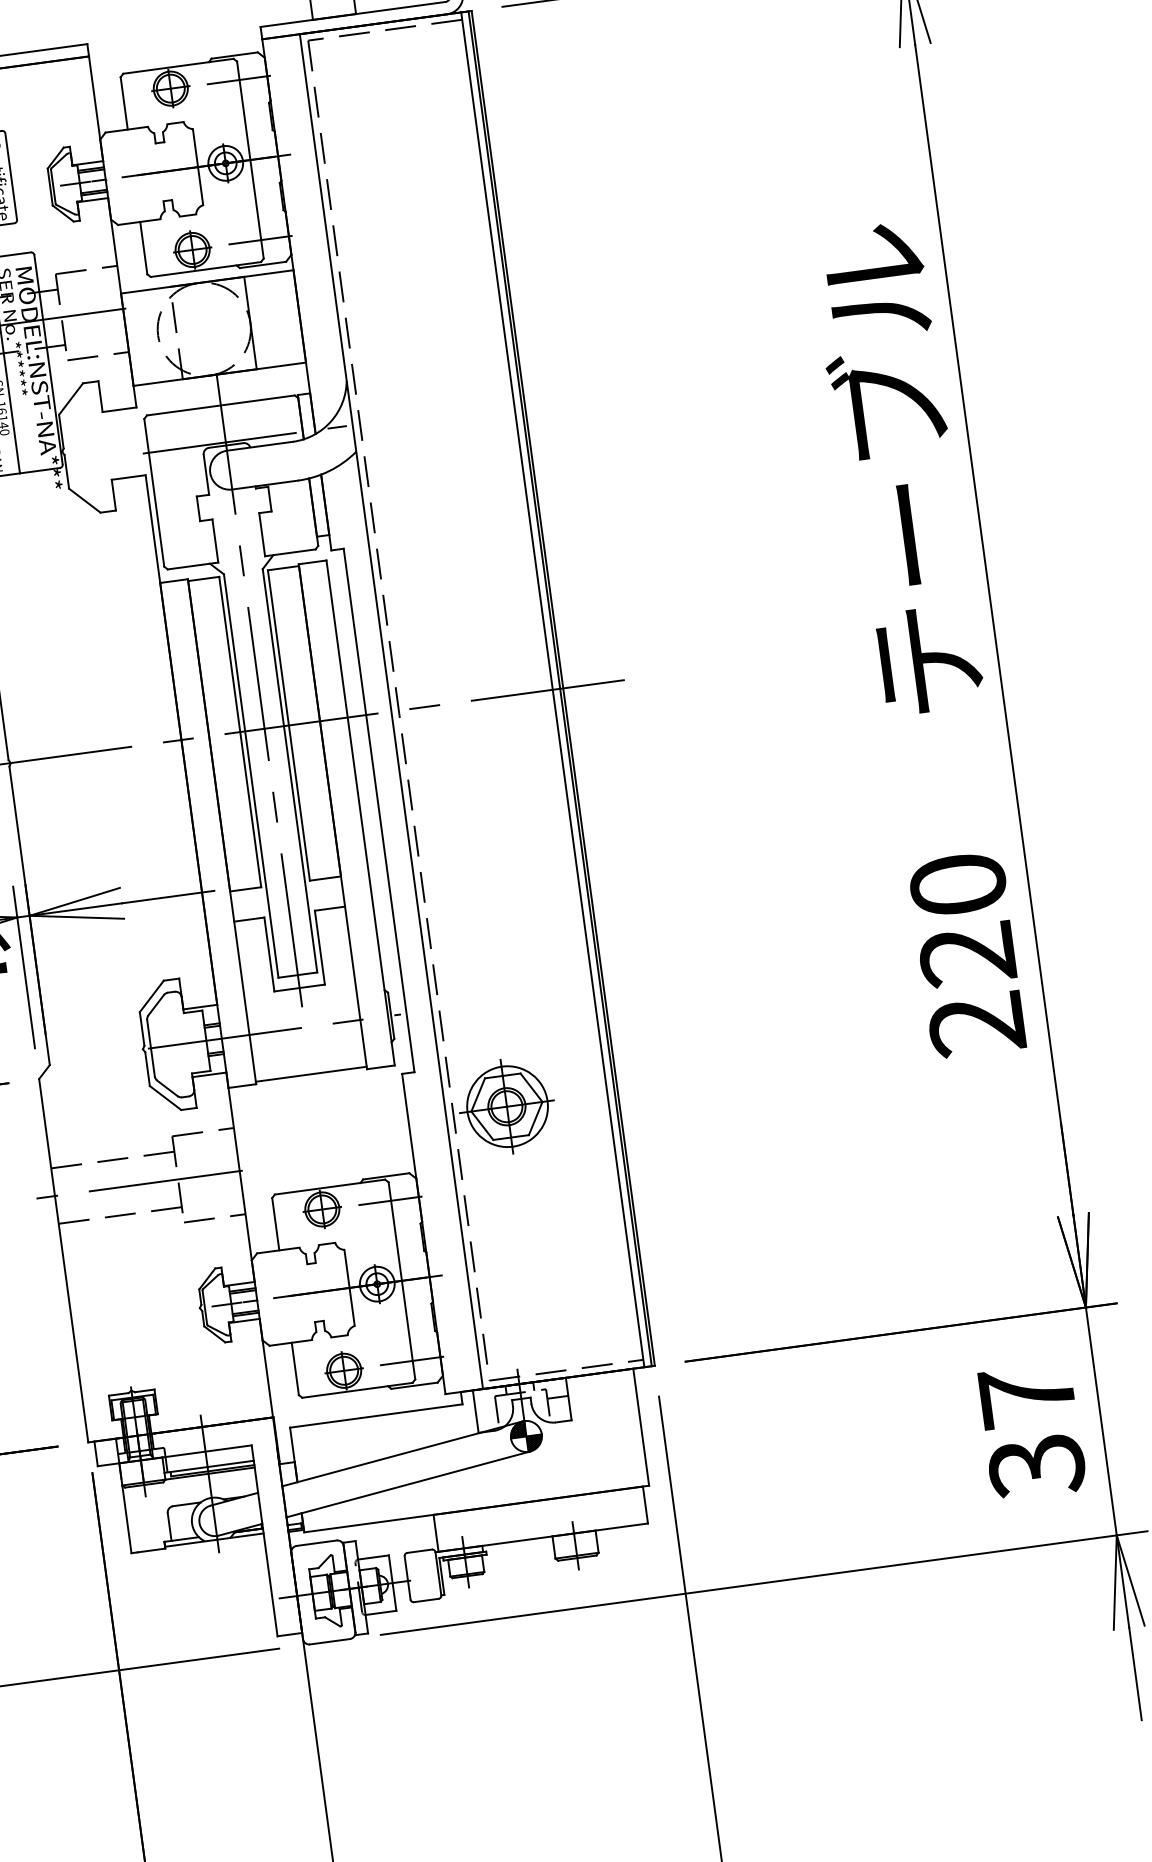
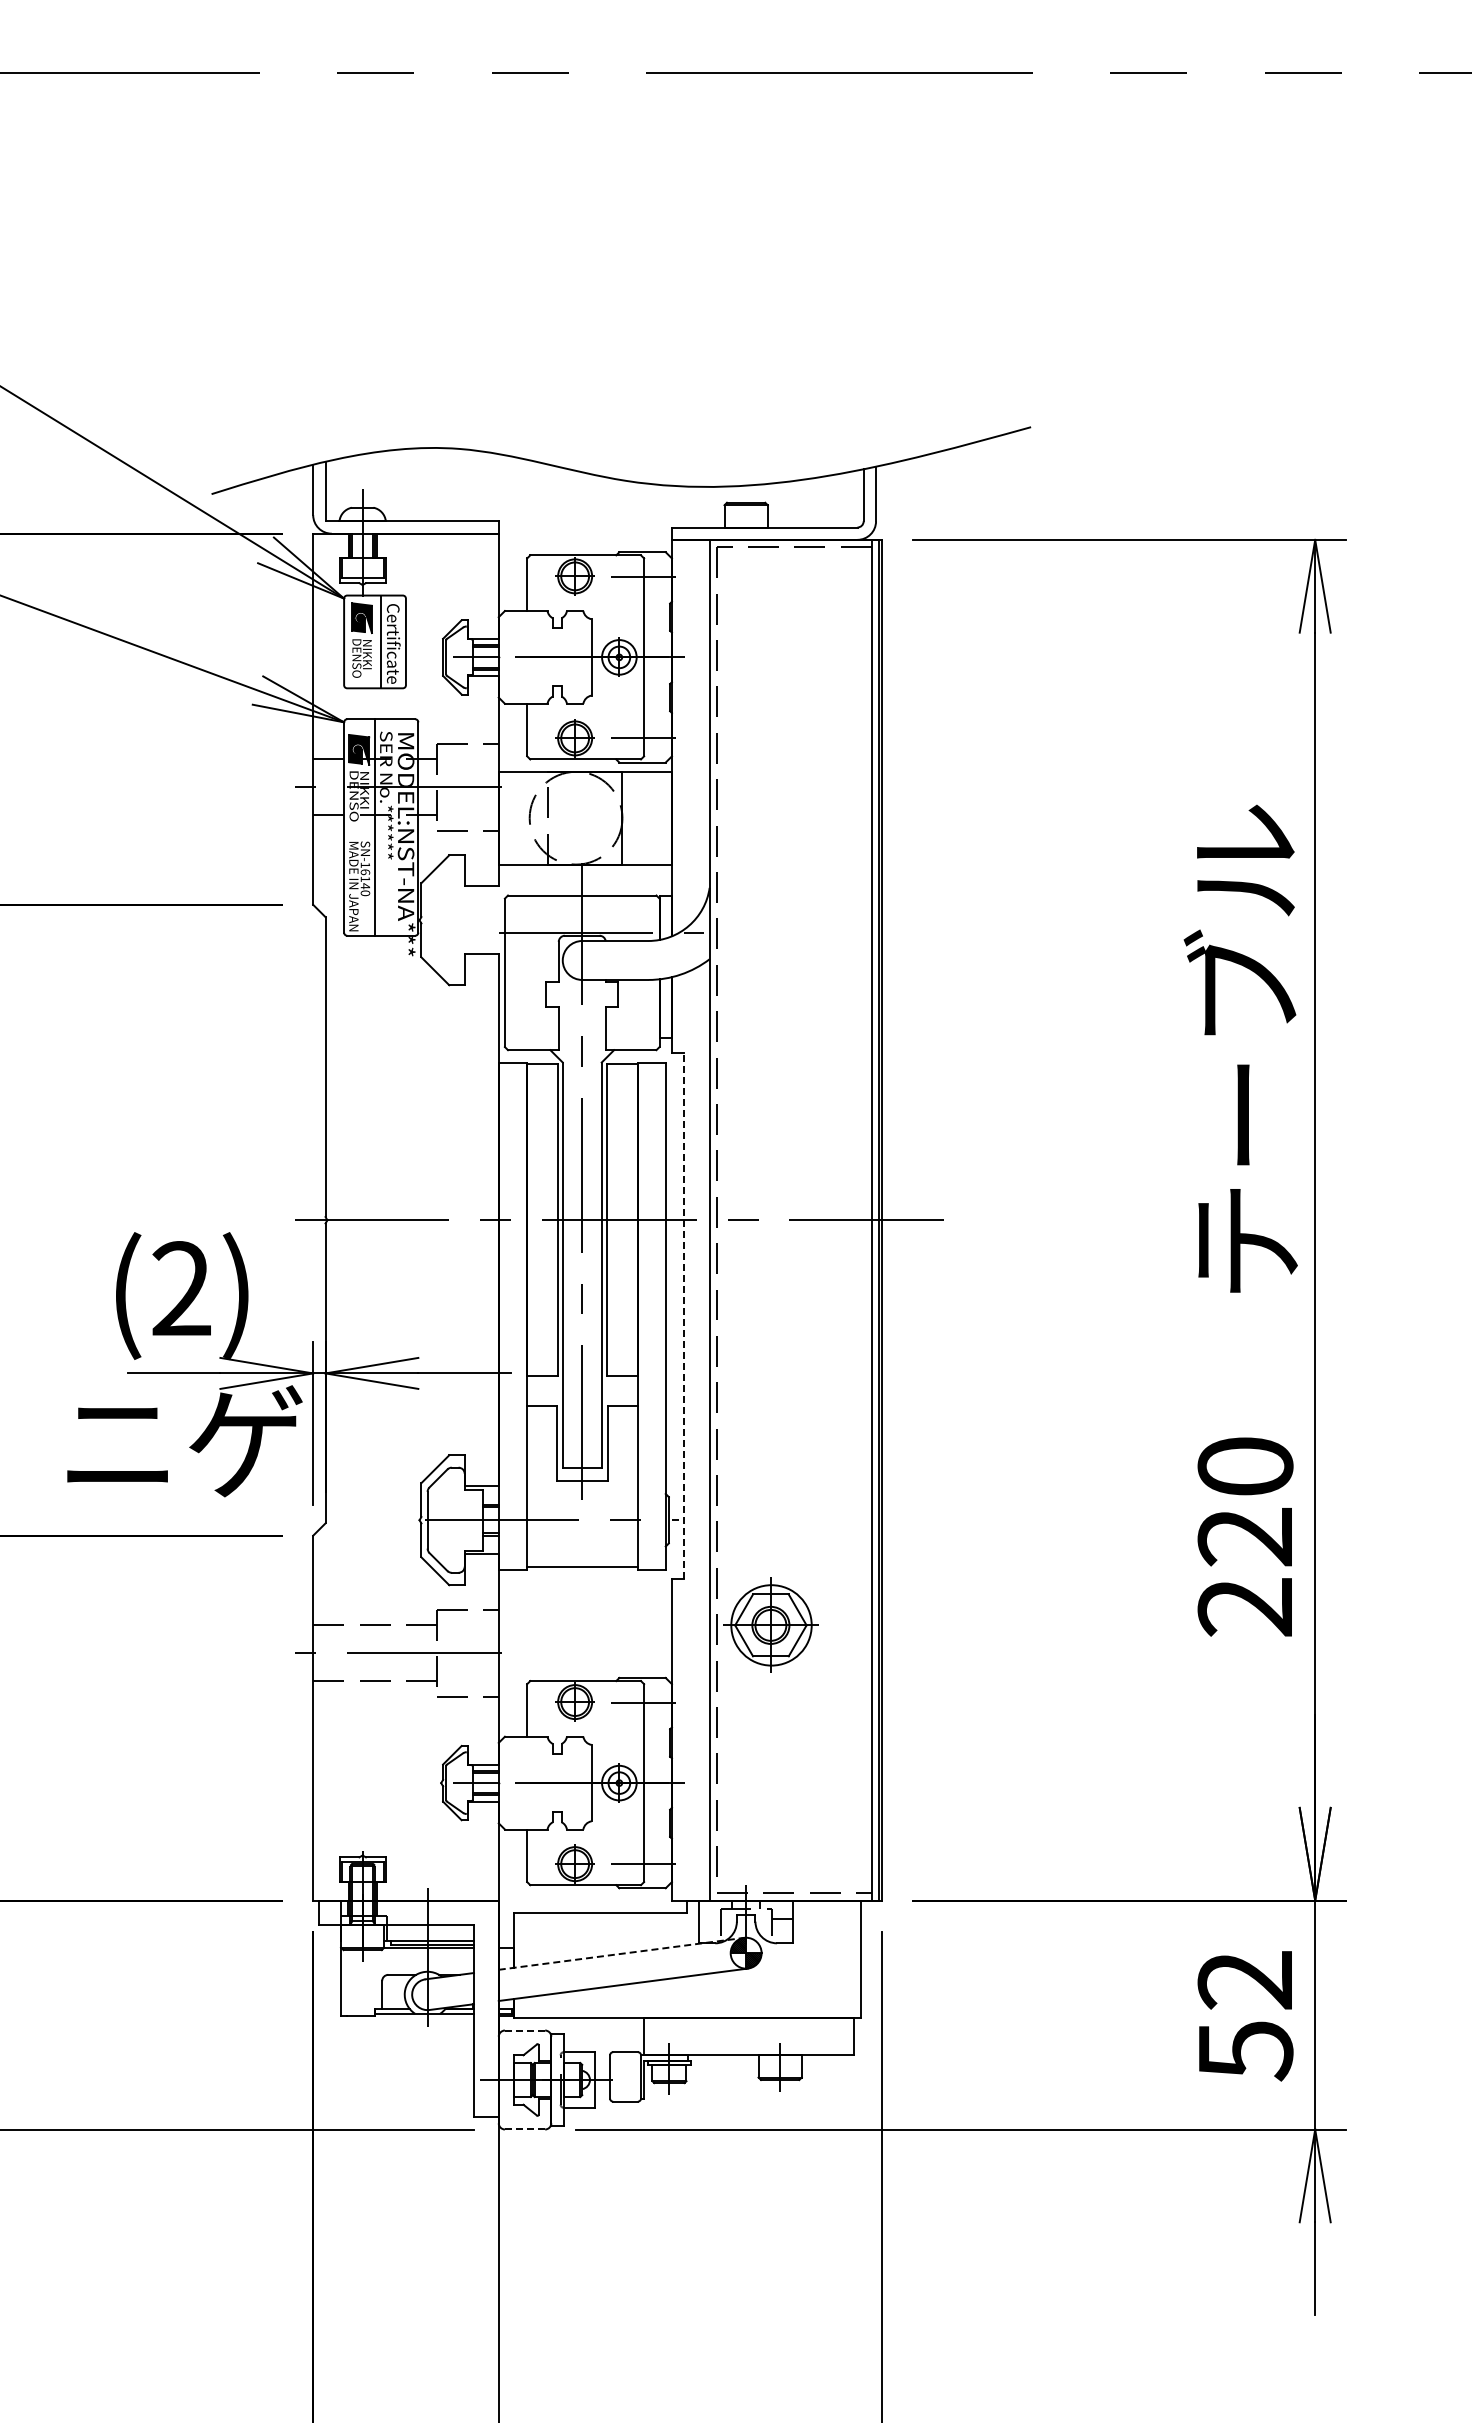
line: (379, 810) -> (684, 1316), solid -> dashed
text: (1031, 1431) -> (1245, 2015), 37 -> 52
line: (402, 1453) -> (621, 1953), solid -> dashed
line: (316, 1543) -> (524, 2030), solid -> dashed
line: (330, 1641) -> (525, 2129), solid -> dashed

